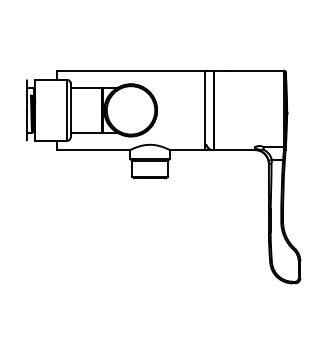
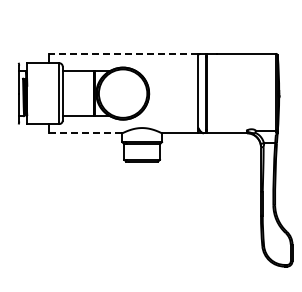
line: (130, 70) -> (122, 53), solid -> dashed
line: (93, 150) -> (85, 133), solid -> dashed

